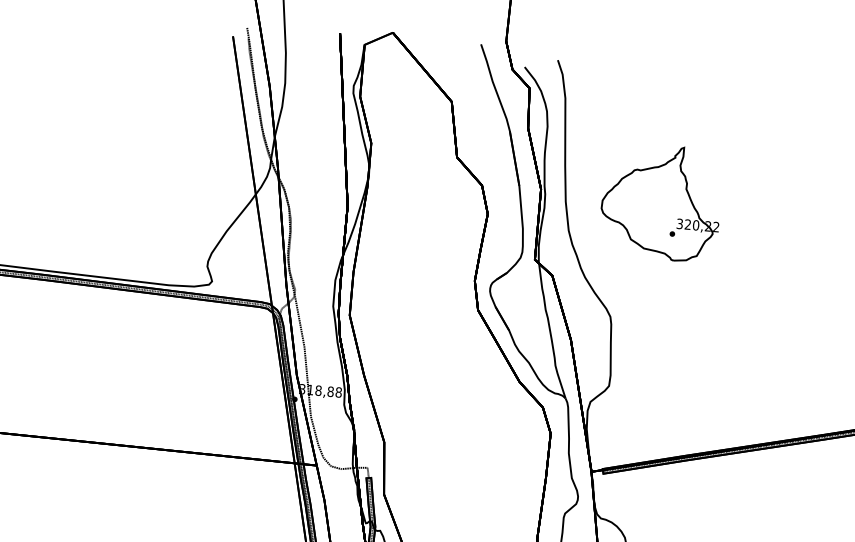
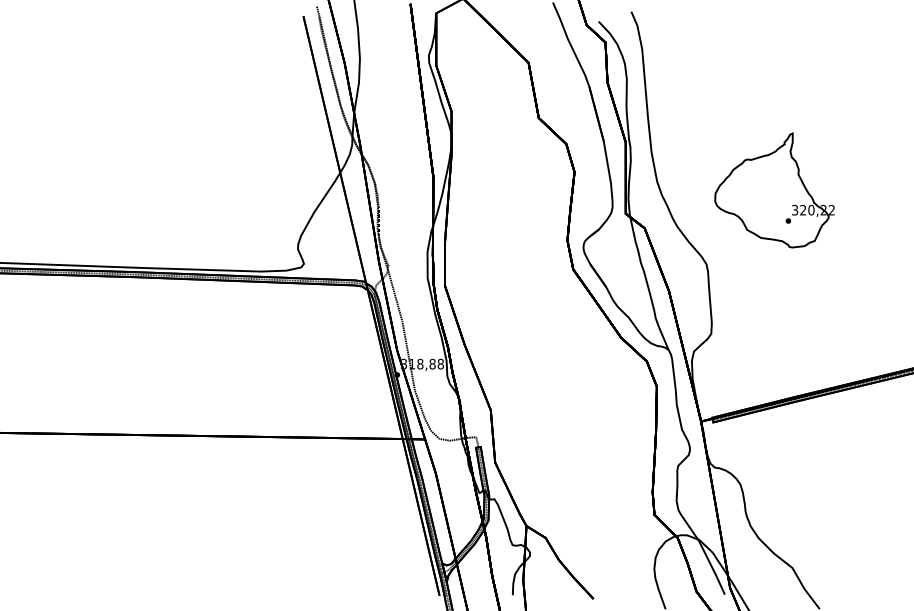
part: (661, 202) -> (774, 190), moved

